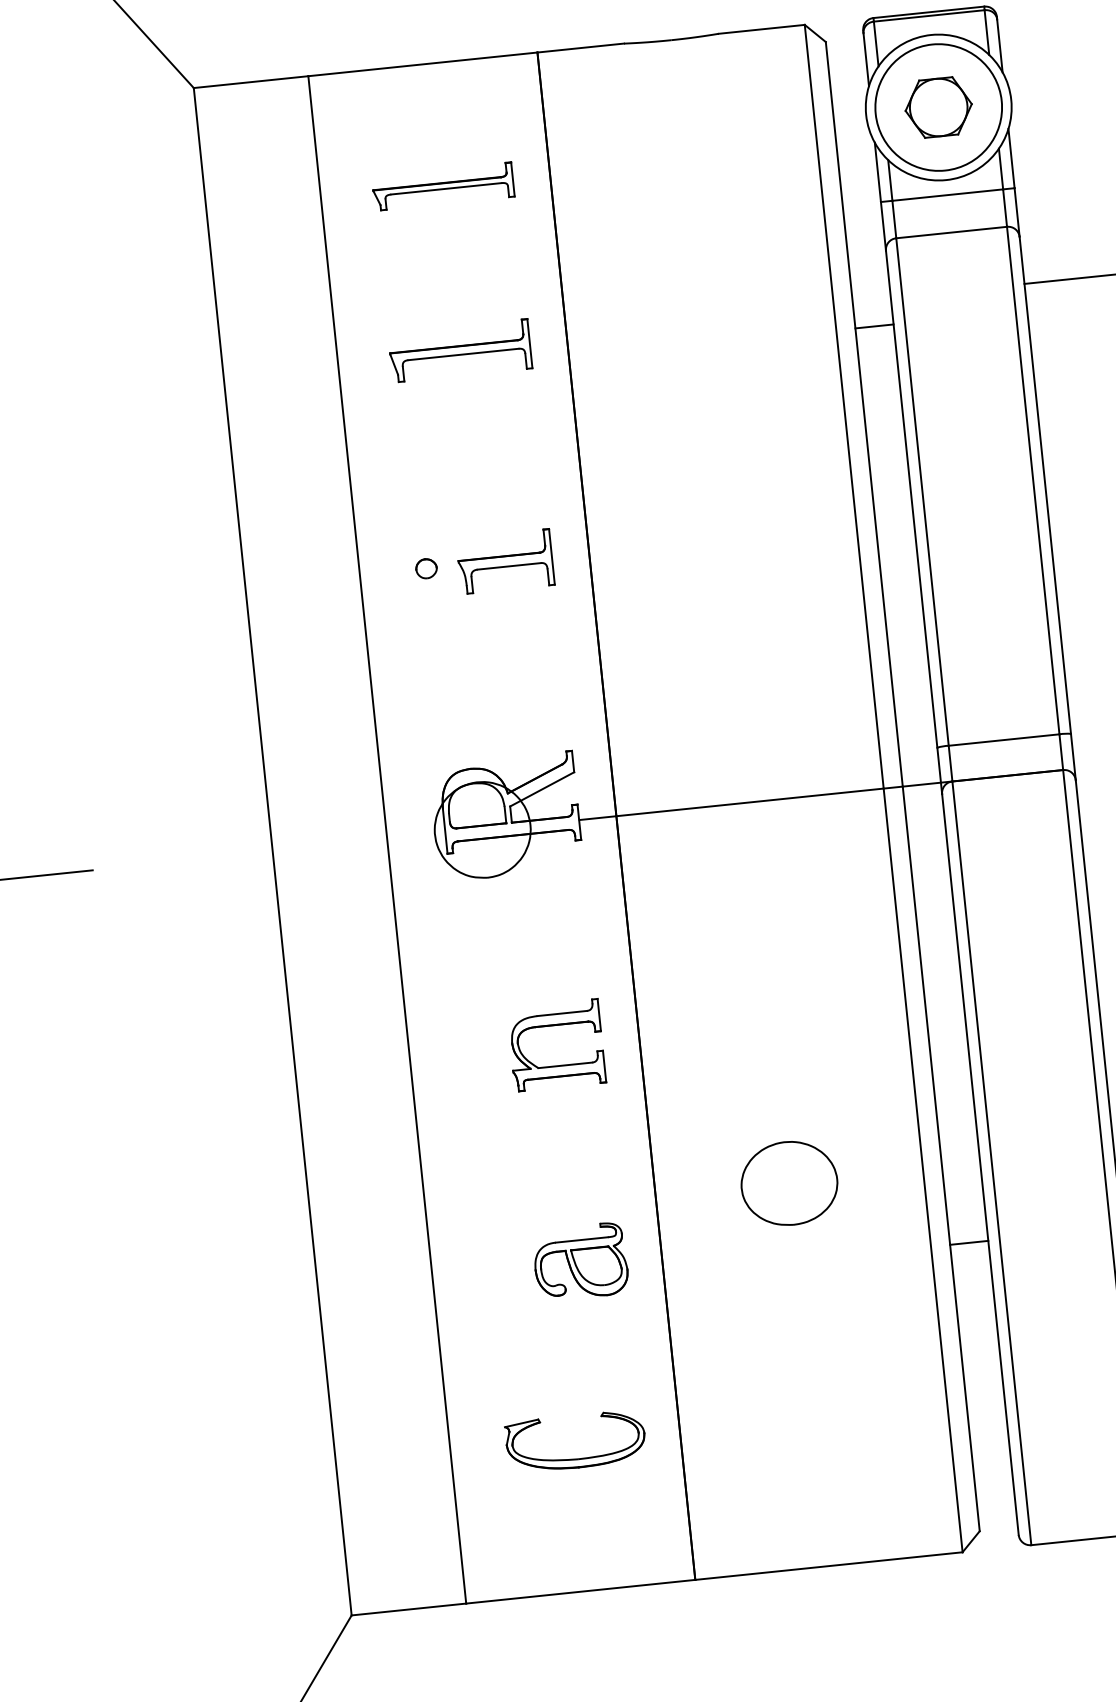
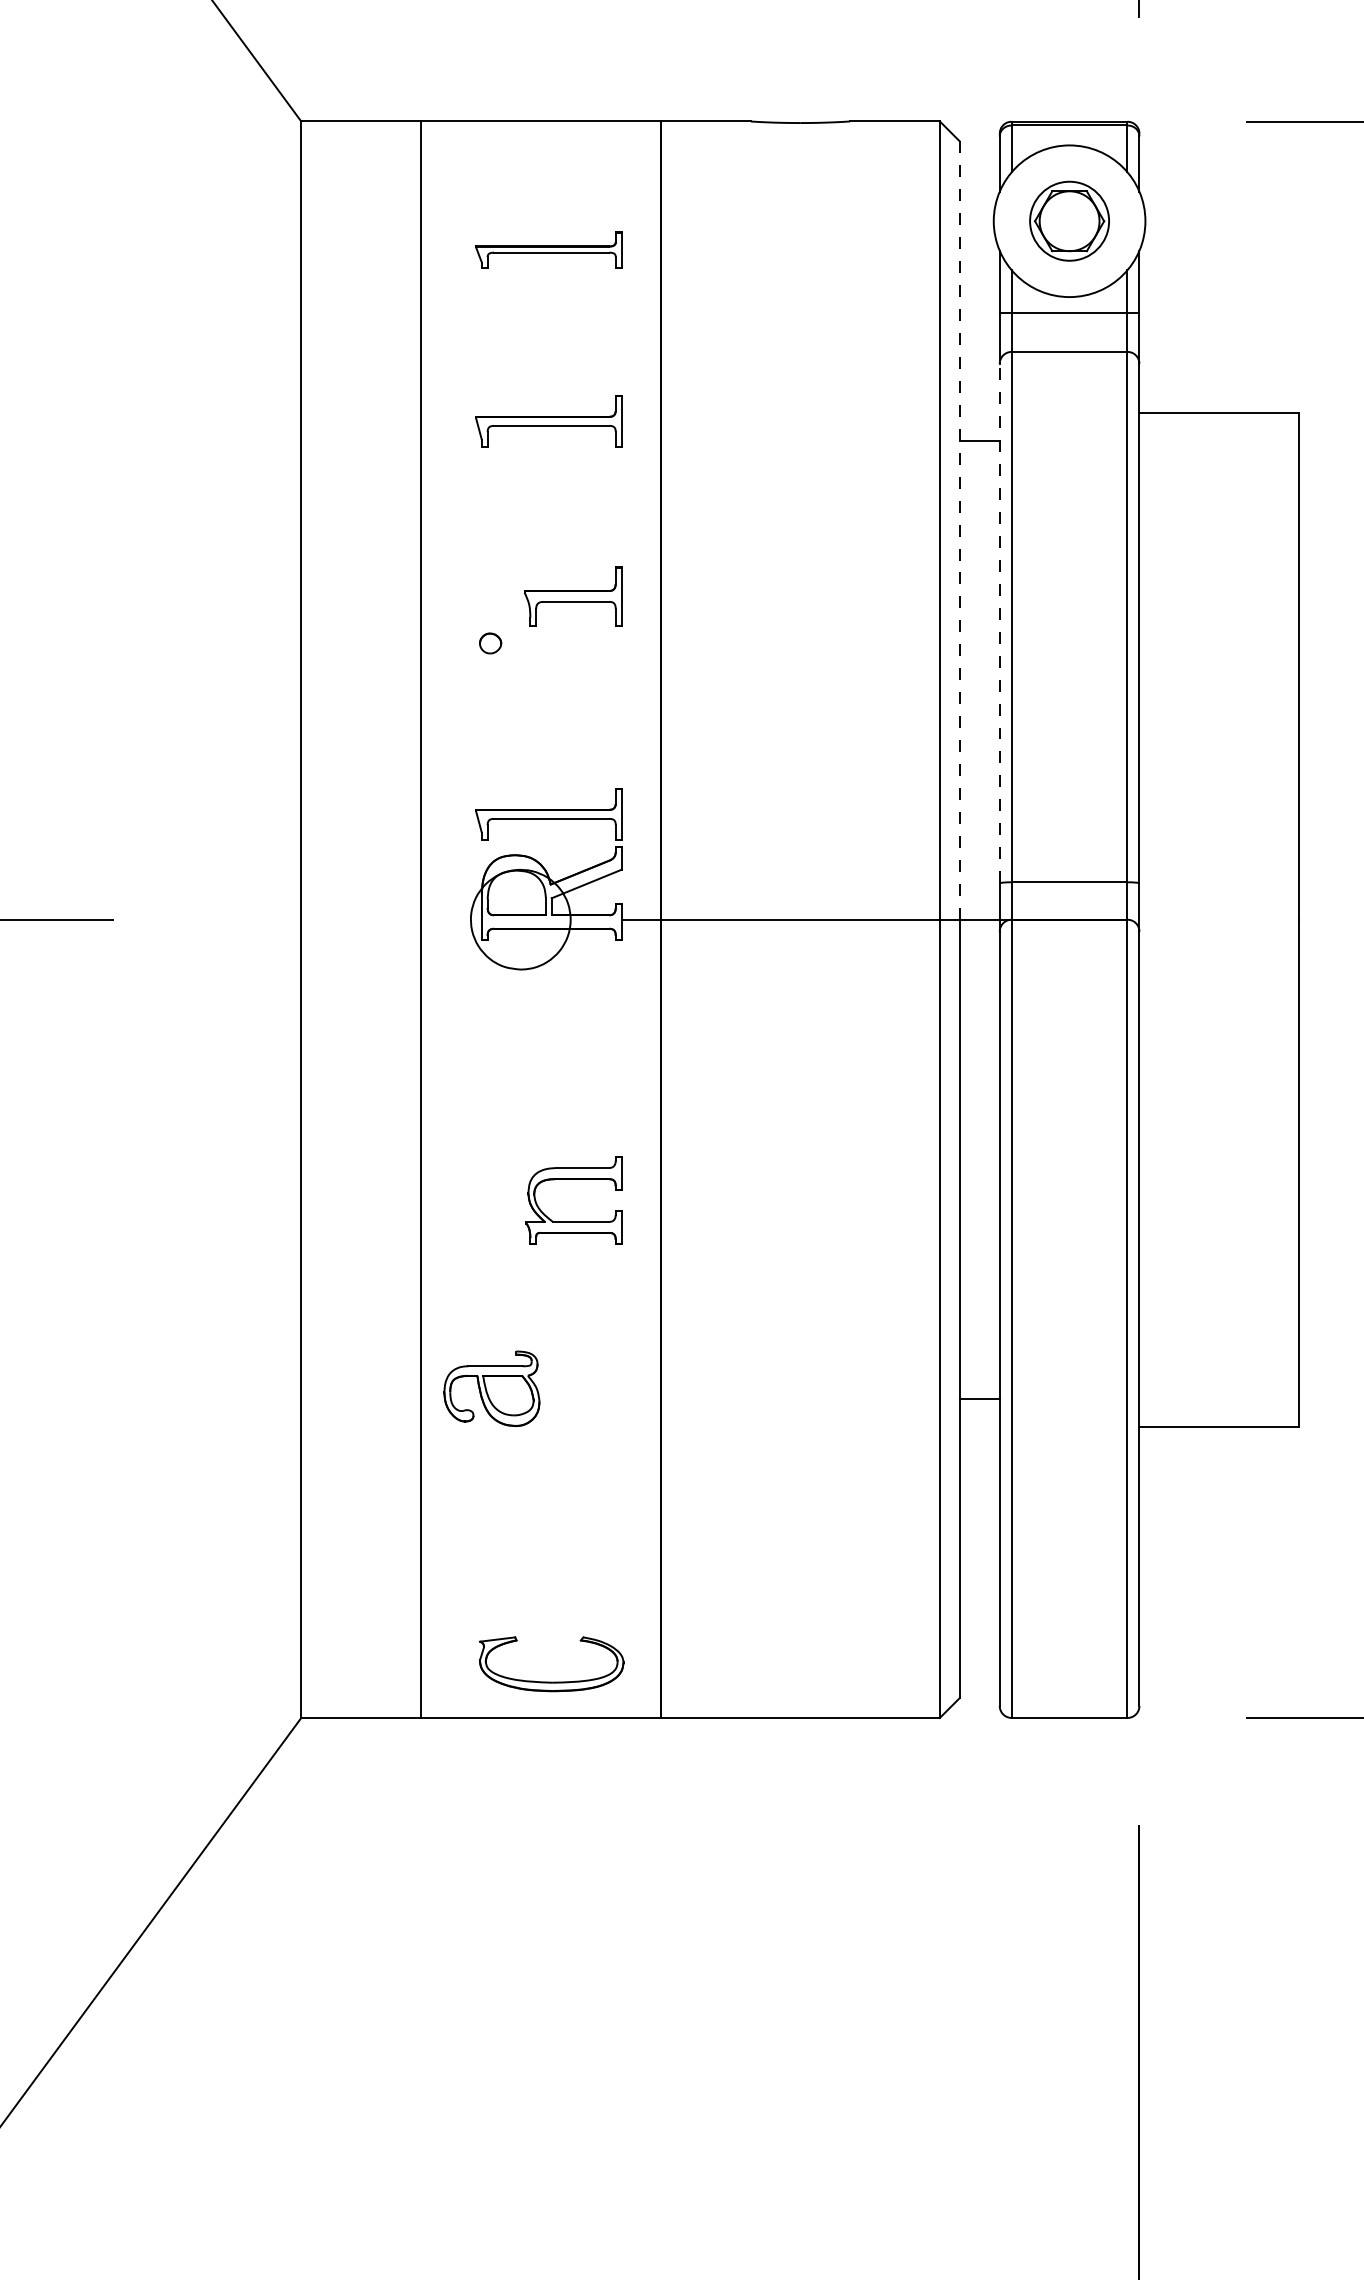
circle: (938, 107) -> (1069, 221), size x0.6
line: (864, 415) -> (959, 531), solid -> dashed
line: (911, 499) -> (999, 623), solid -> dashed
part: (505, 561) -> (573, 596), moved
part: (498, 726) -> (548, 814), added
part: (553, 1025) -> (573, 1179), moved
part: (788, 1183) -> (799, 1318), removed
part: (580, 1261) -> (491, 1388), moved
part: (577, 1458) -> (551, 1681), moved

